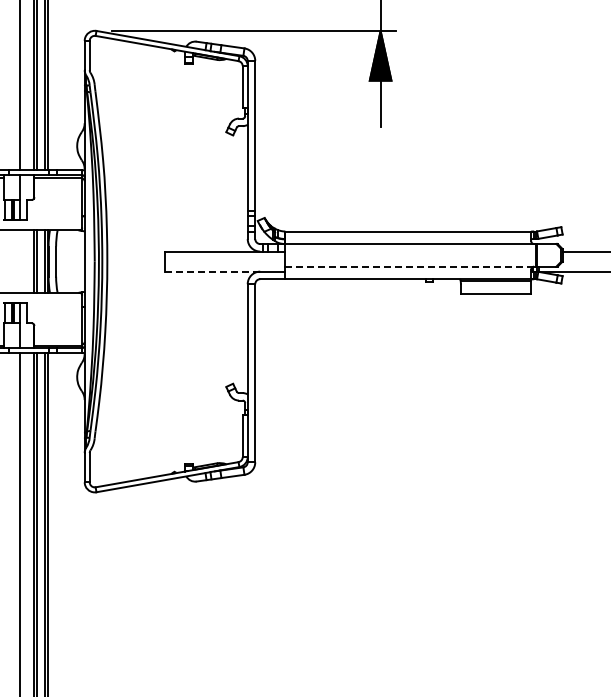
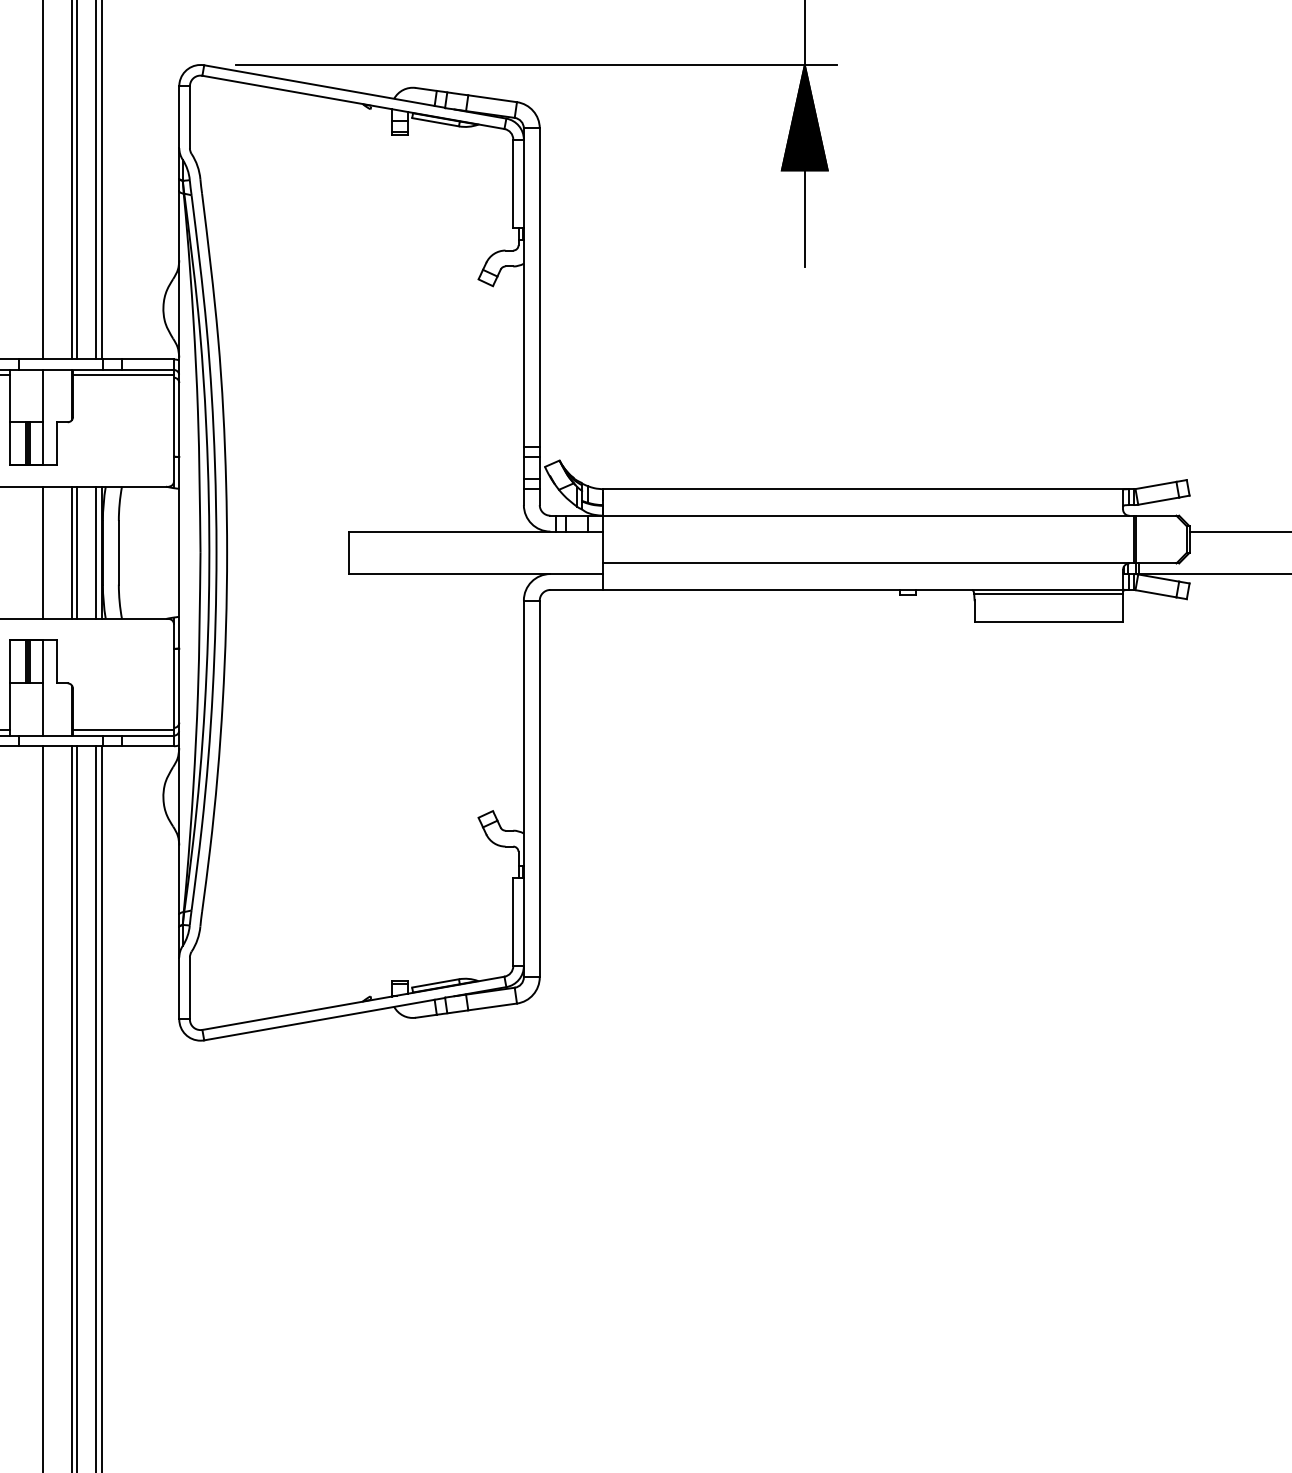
line: (20, 261) -> (43, 552), added
line: (409, 266) -> (865, 563), dashed -> solid
line: (212, 271) -> (449, 573), dashed -> solid

